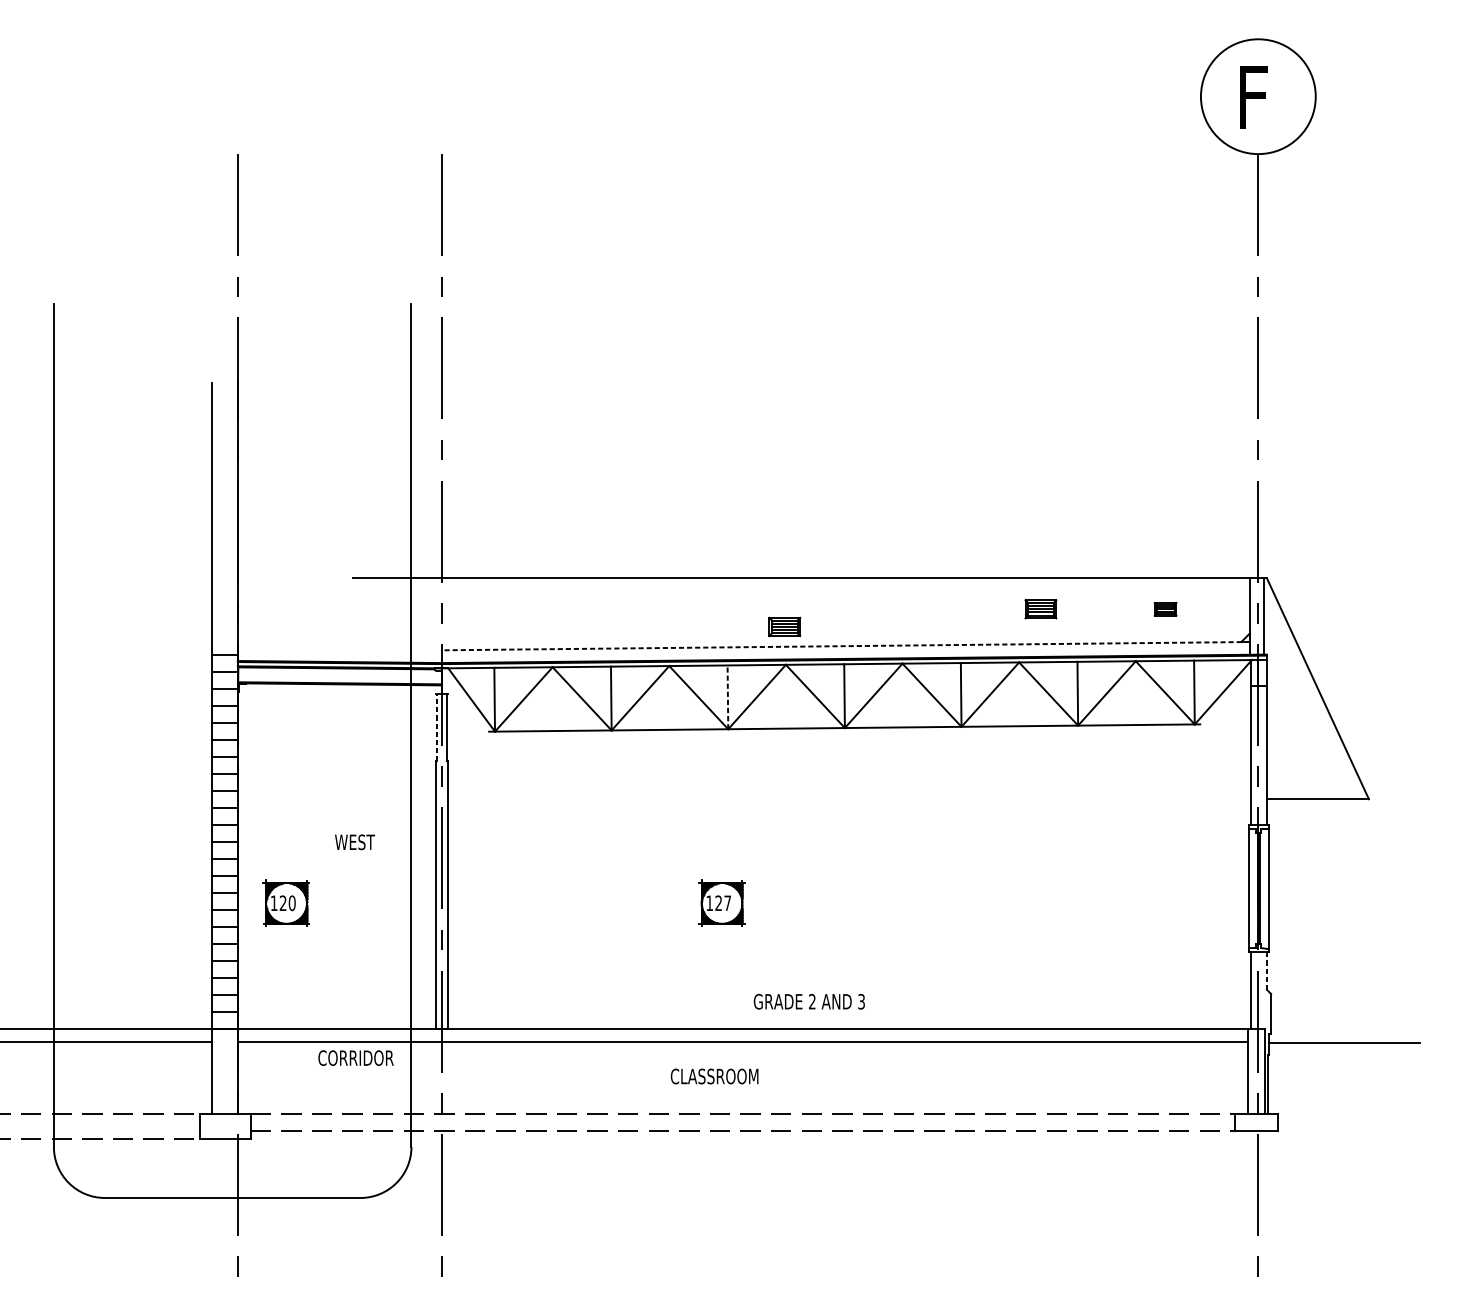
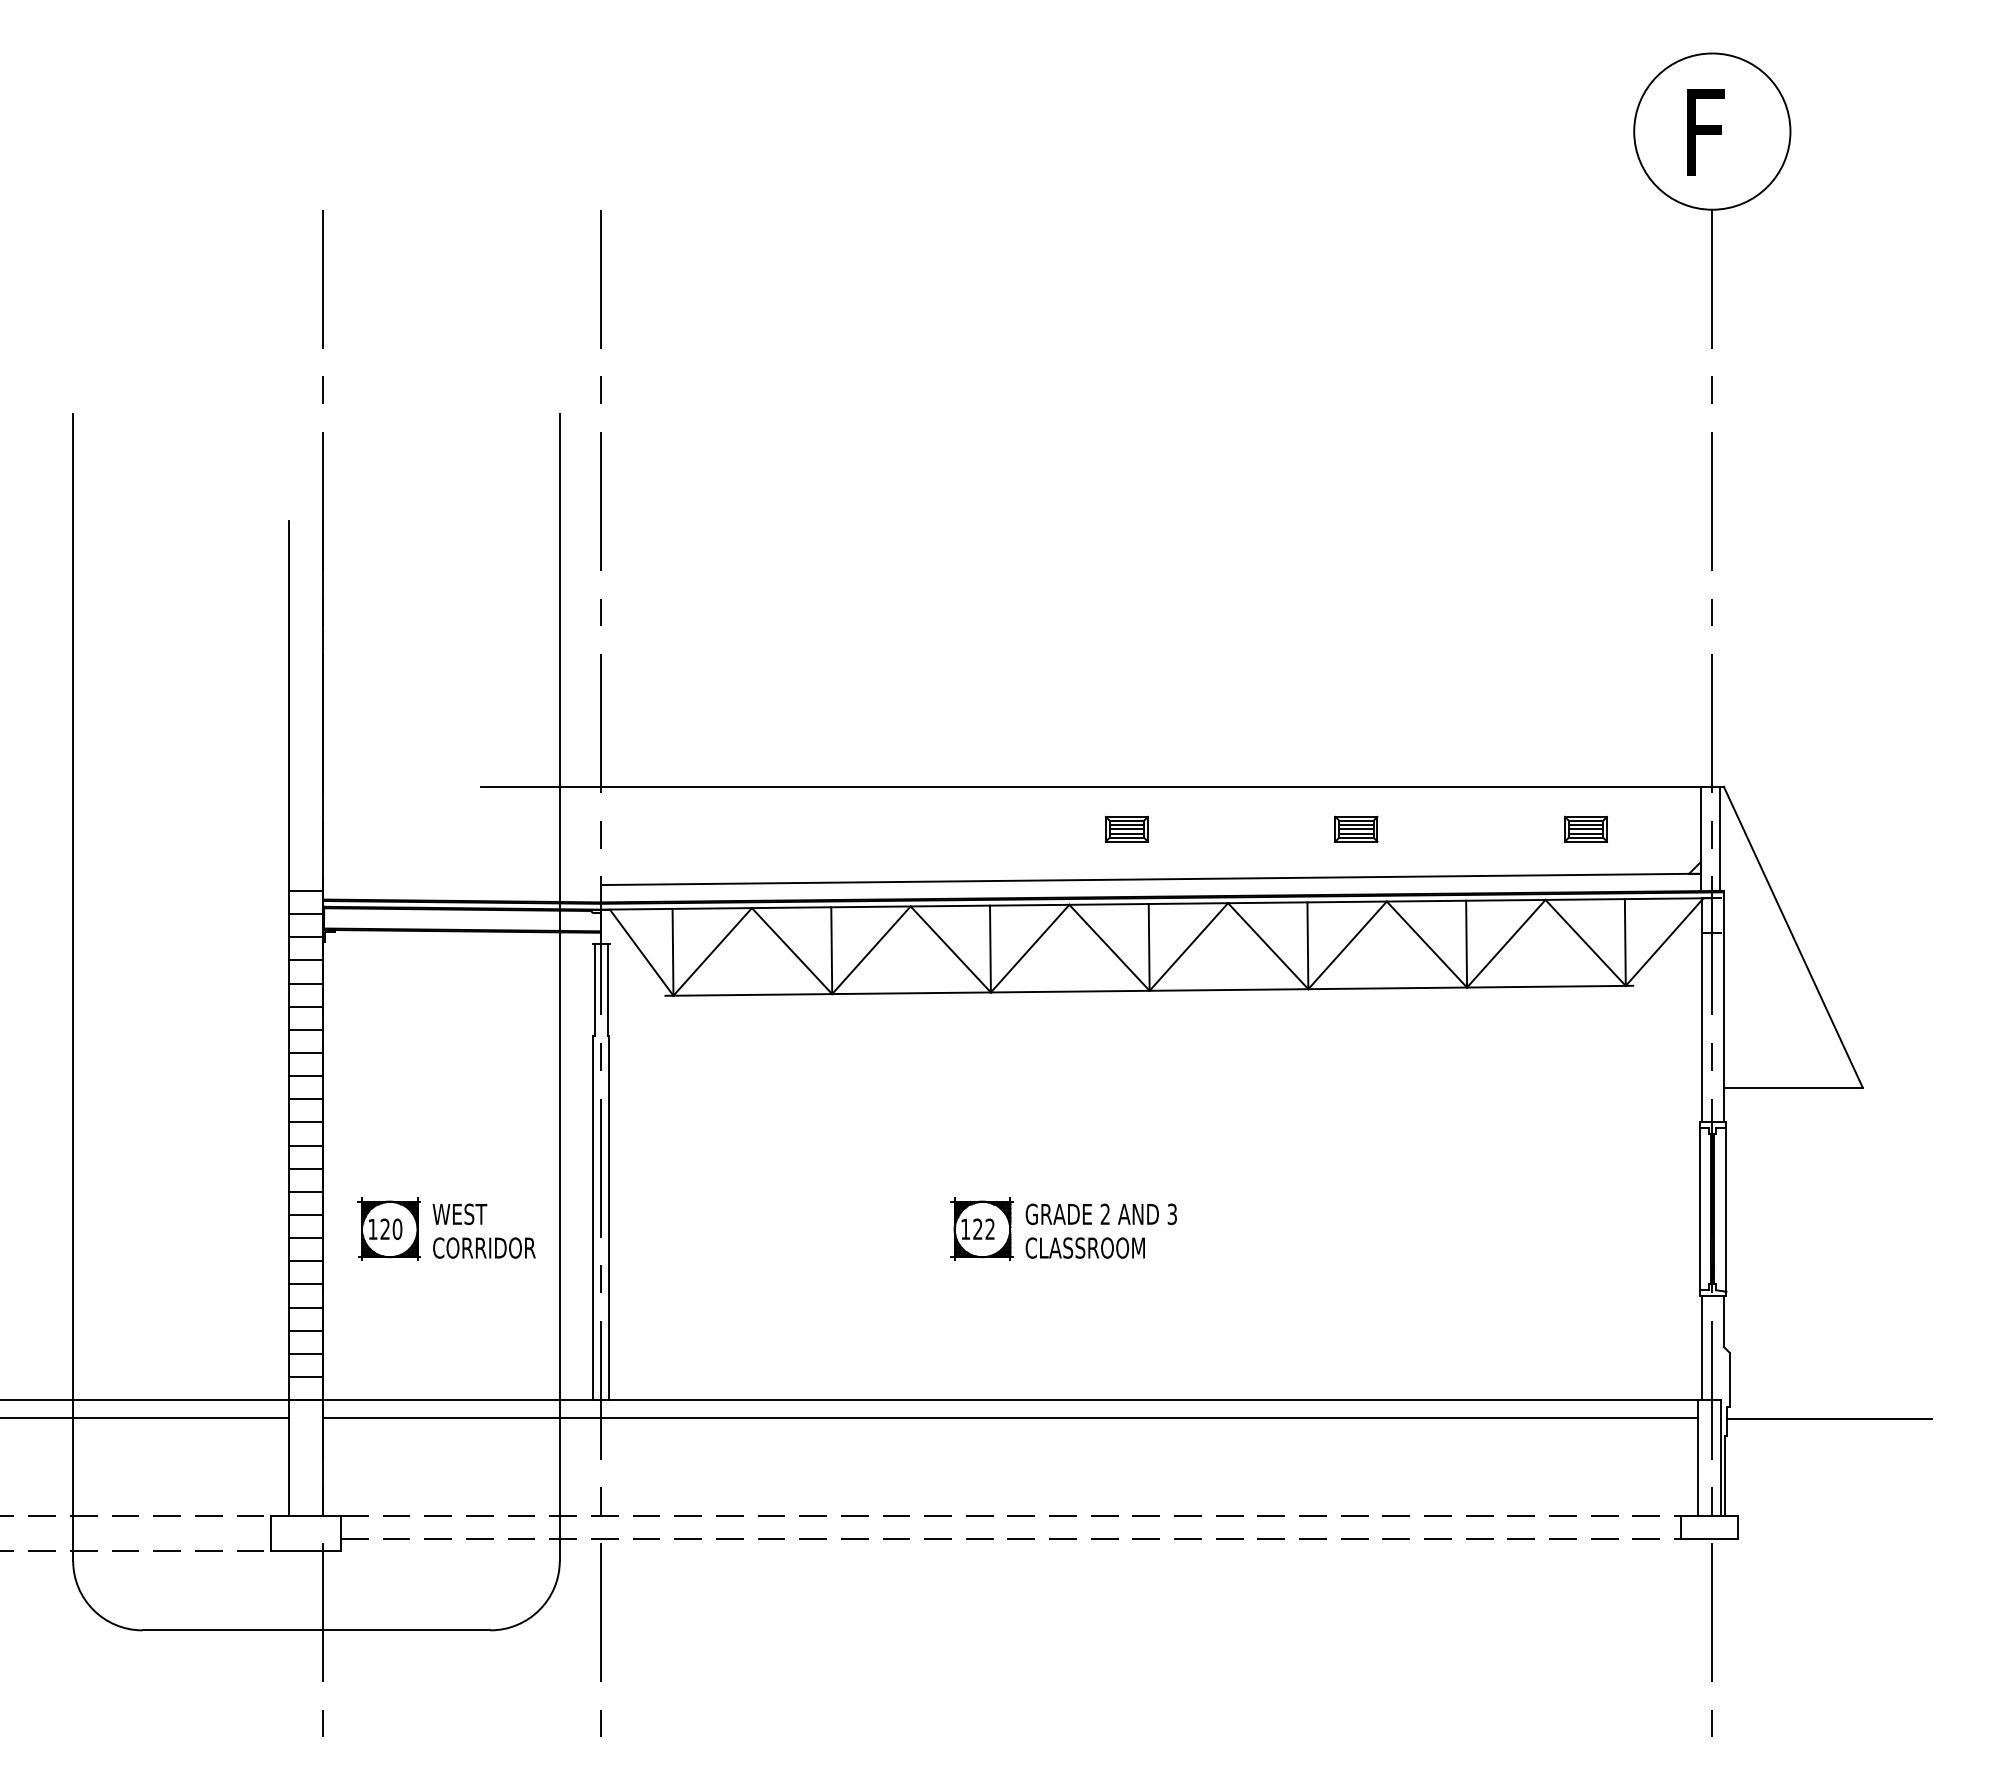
part: (1040, 608) -> (1356, 828), moved
part: (1165, 609) -> (1586, 829), size x1.43
part: (784, 626) -> (1126, 828), moved
line: (846, 646) -> (1151, 879), dashed -> solid
line: (727, 696) -> (990, 948), dashed -> solid
line: (436, 727) -> (594, 990), dashed -> solid
text: (354, 842) -> (459, 1214), moved
text: (727, 902) -> (989, 1228), 127 -> 122
line: (1266, 971) -> (1723, 1322), dashed -> solid
text: (808, 1001) -> (1100, 1214), moved
text: (356, 1057) -> (484, 1247), moved
text: (713, 1076) -> (1084, 1247), moved

